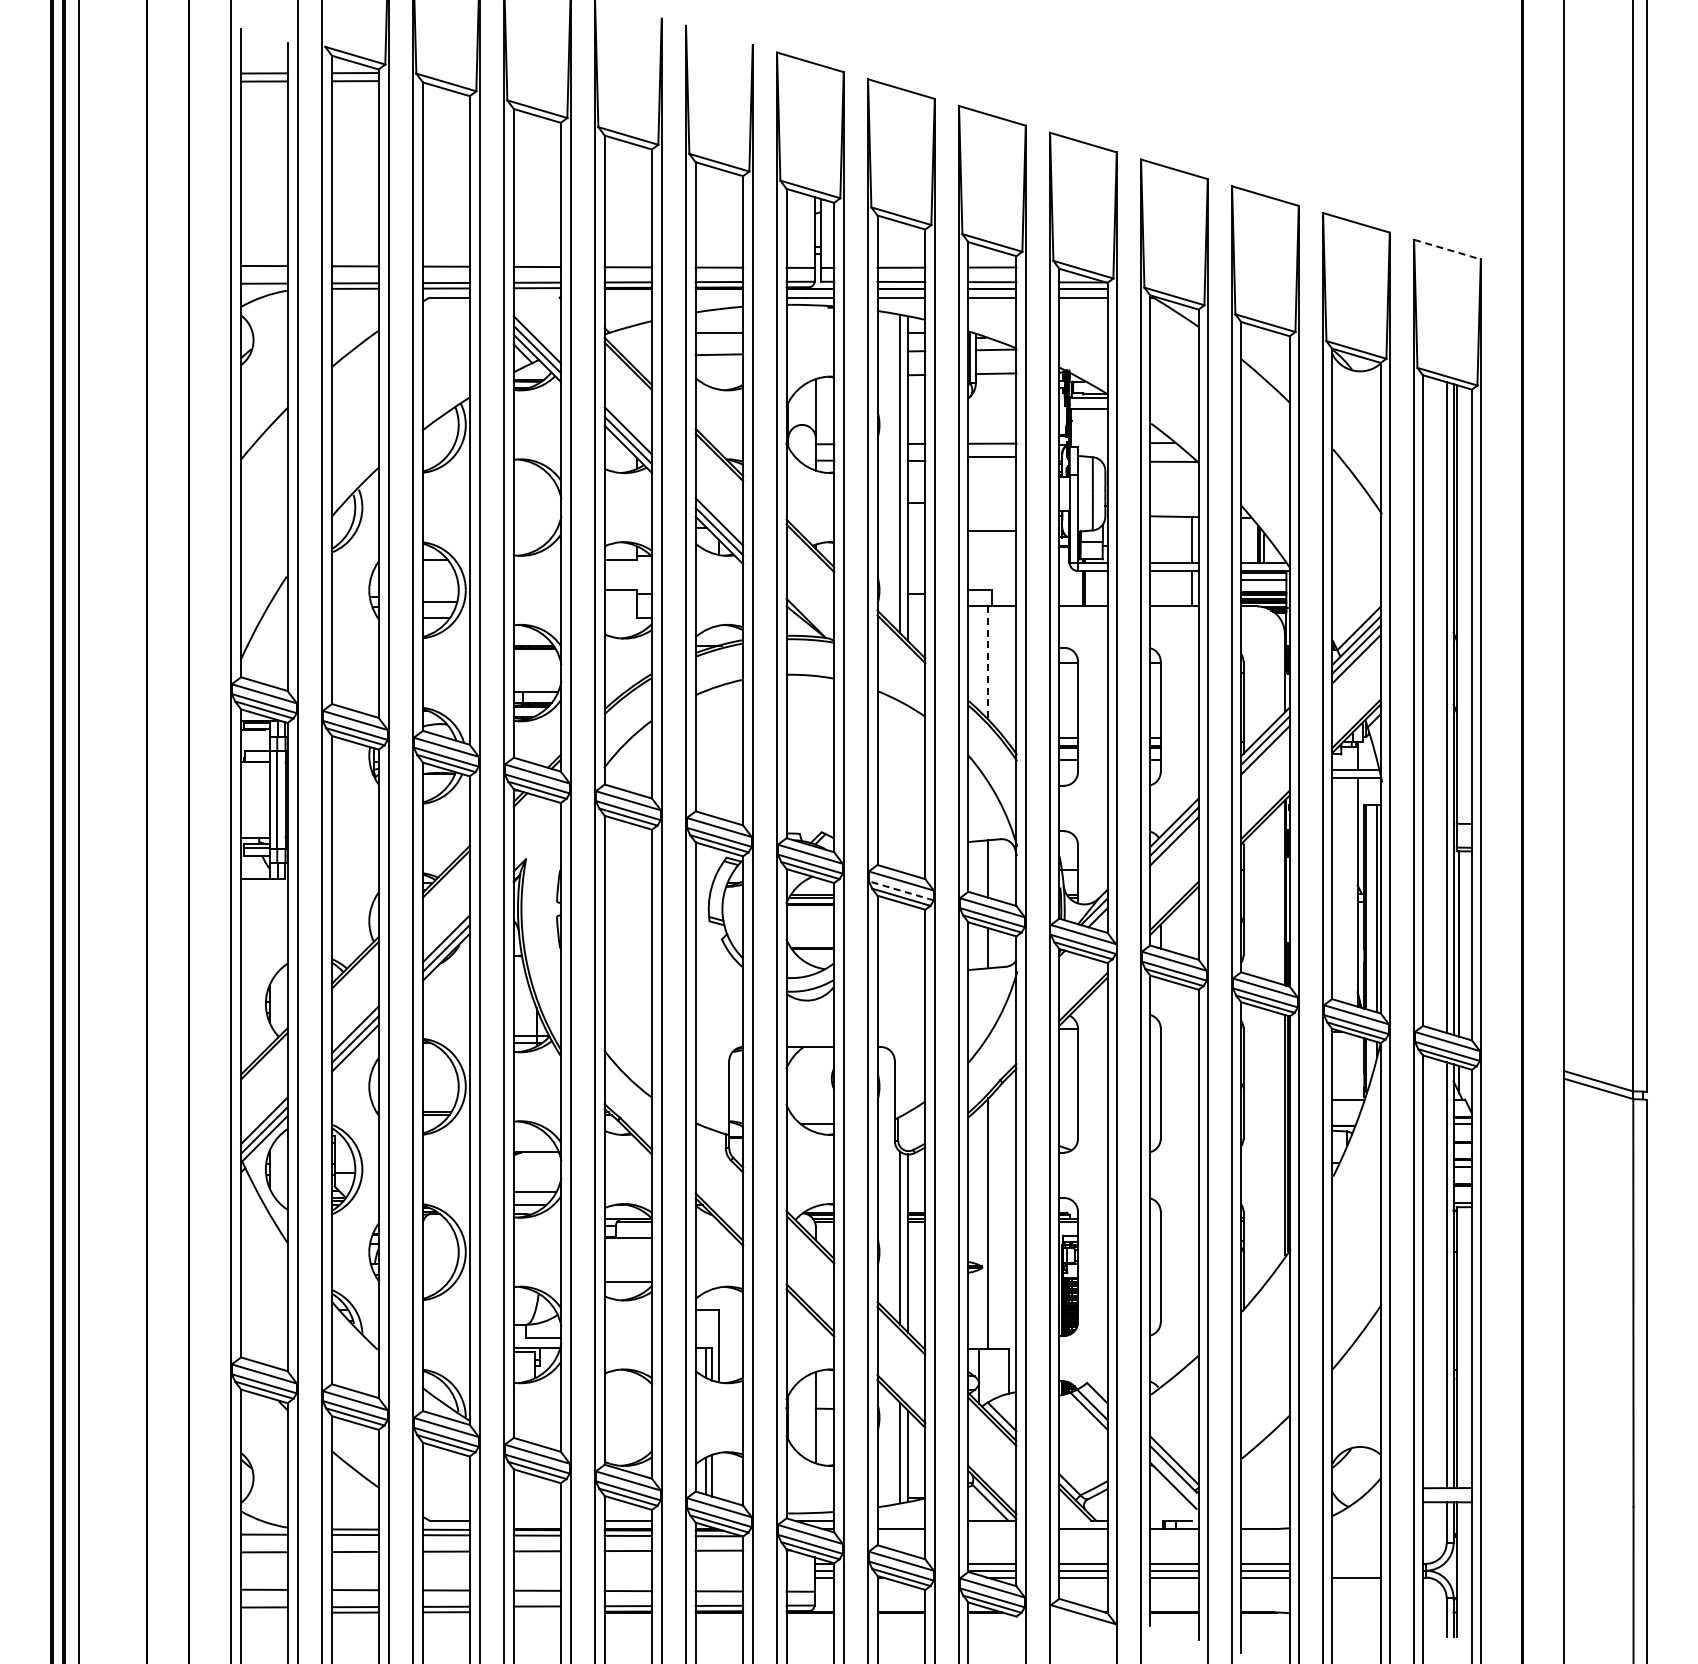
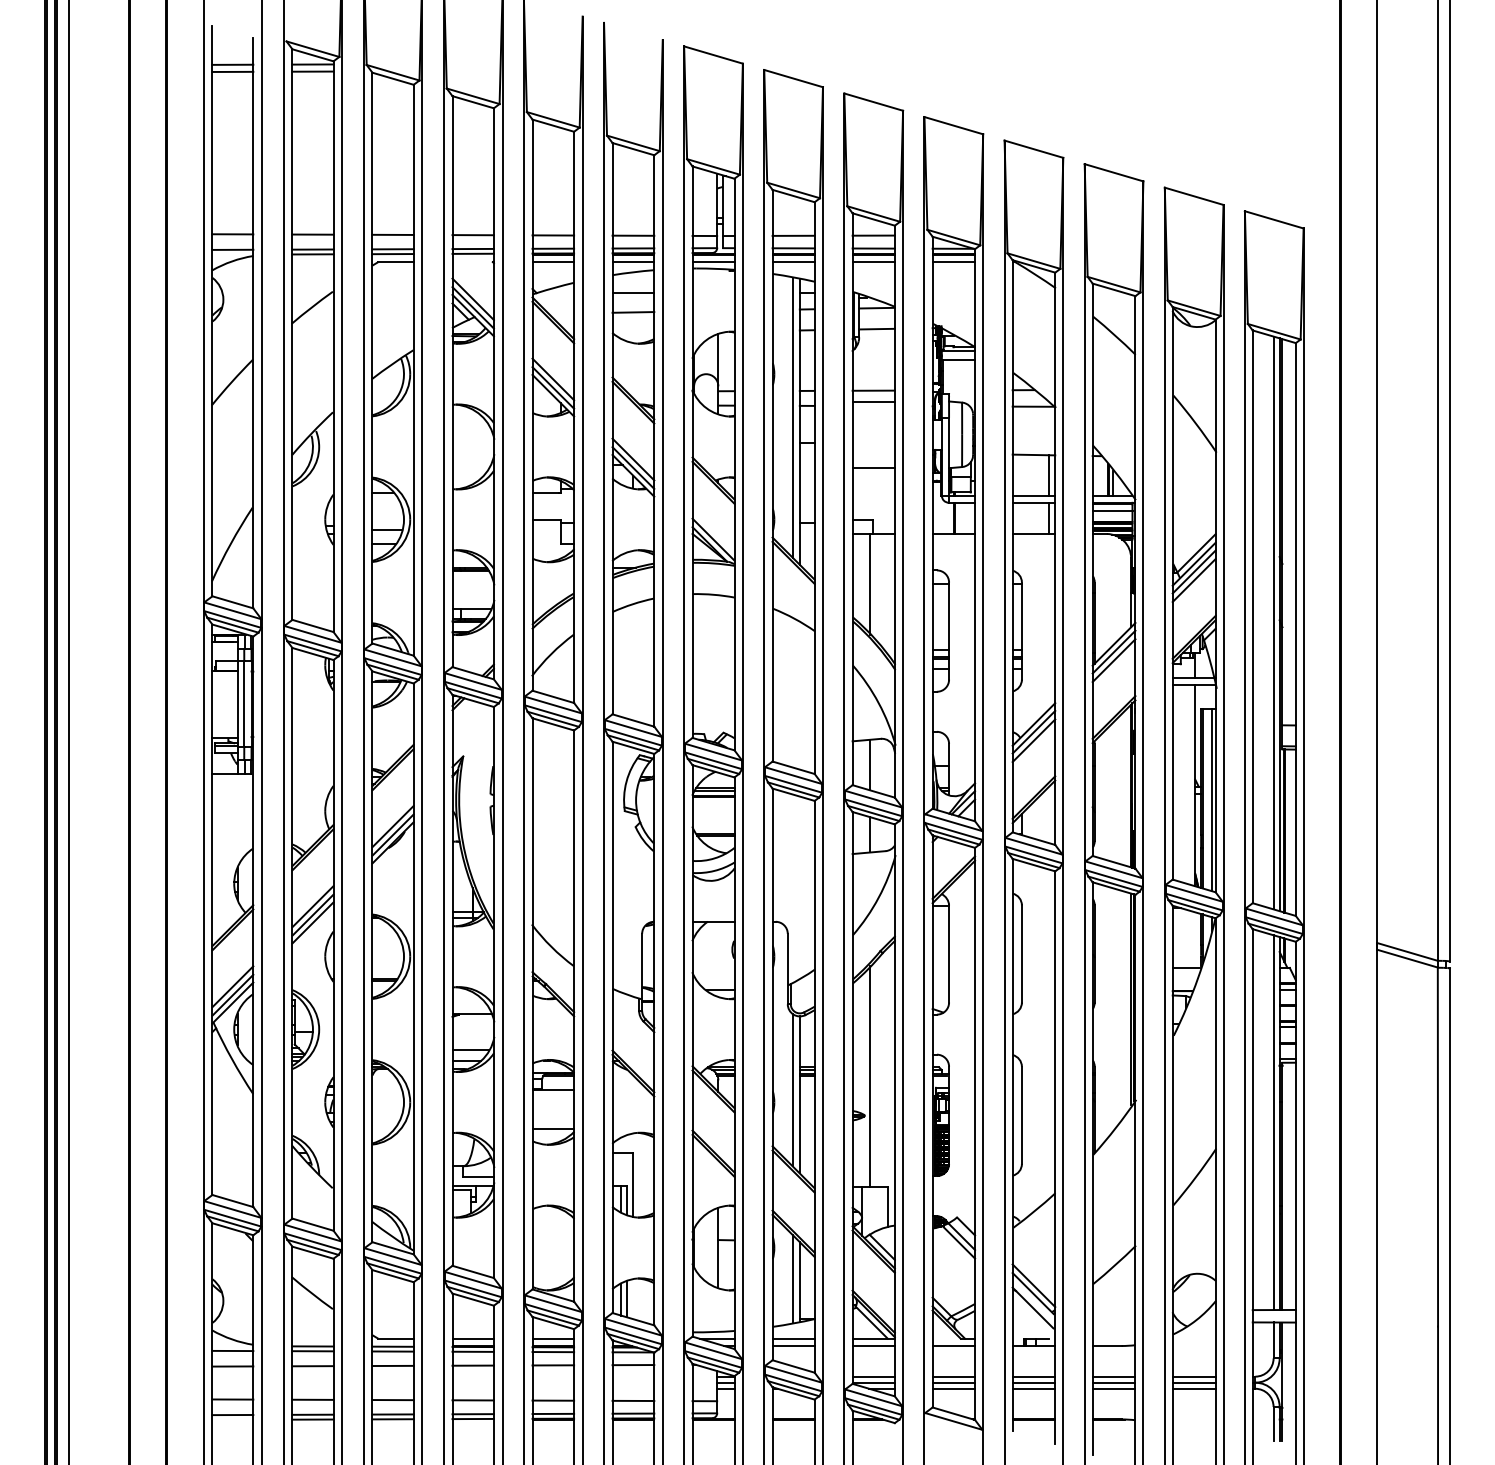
line: (1447, 249) -> (1274, 219), dashed -> solid
line: (628, 297) -> (553, 262), added
line: (719, 297) -> (633, 262), added
line: (810, 612) -> (713, 539), added
line: (988, 664) -> (870, 585), dashed -> solid
line: (901, 890) -> (793, 783), dashed -> solid
line: (536, 1520) -> (472, 1338), added
line: (901, 1520) -> (793, 1338), added
line: (992, 1529) -> (873, 1346), added
line: (1356, 1563) -> (1194, 1376), added
line: (1356, 1570) -> (1194, 1382), added
line: (536, 1611) -> (472, 1418), added

